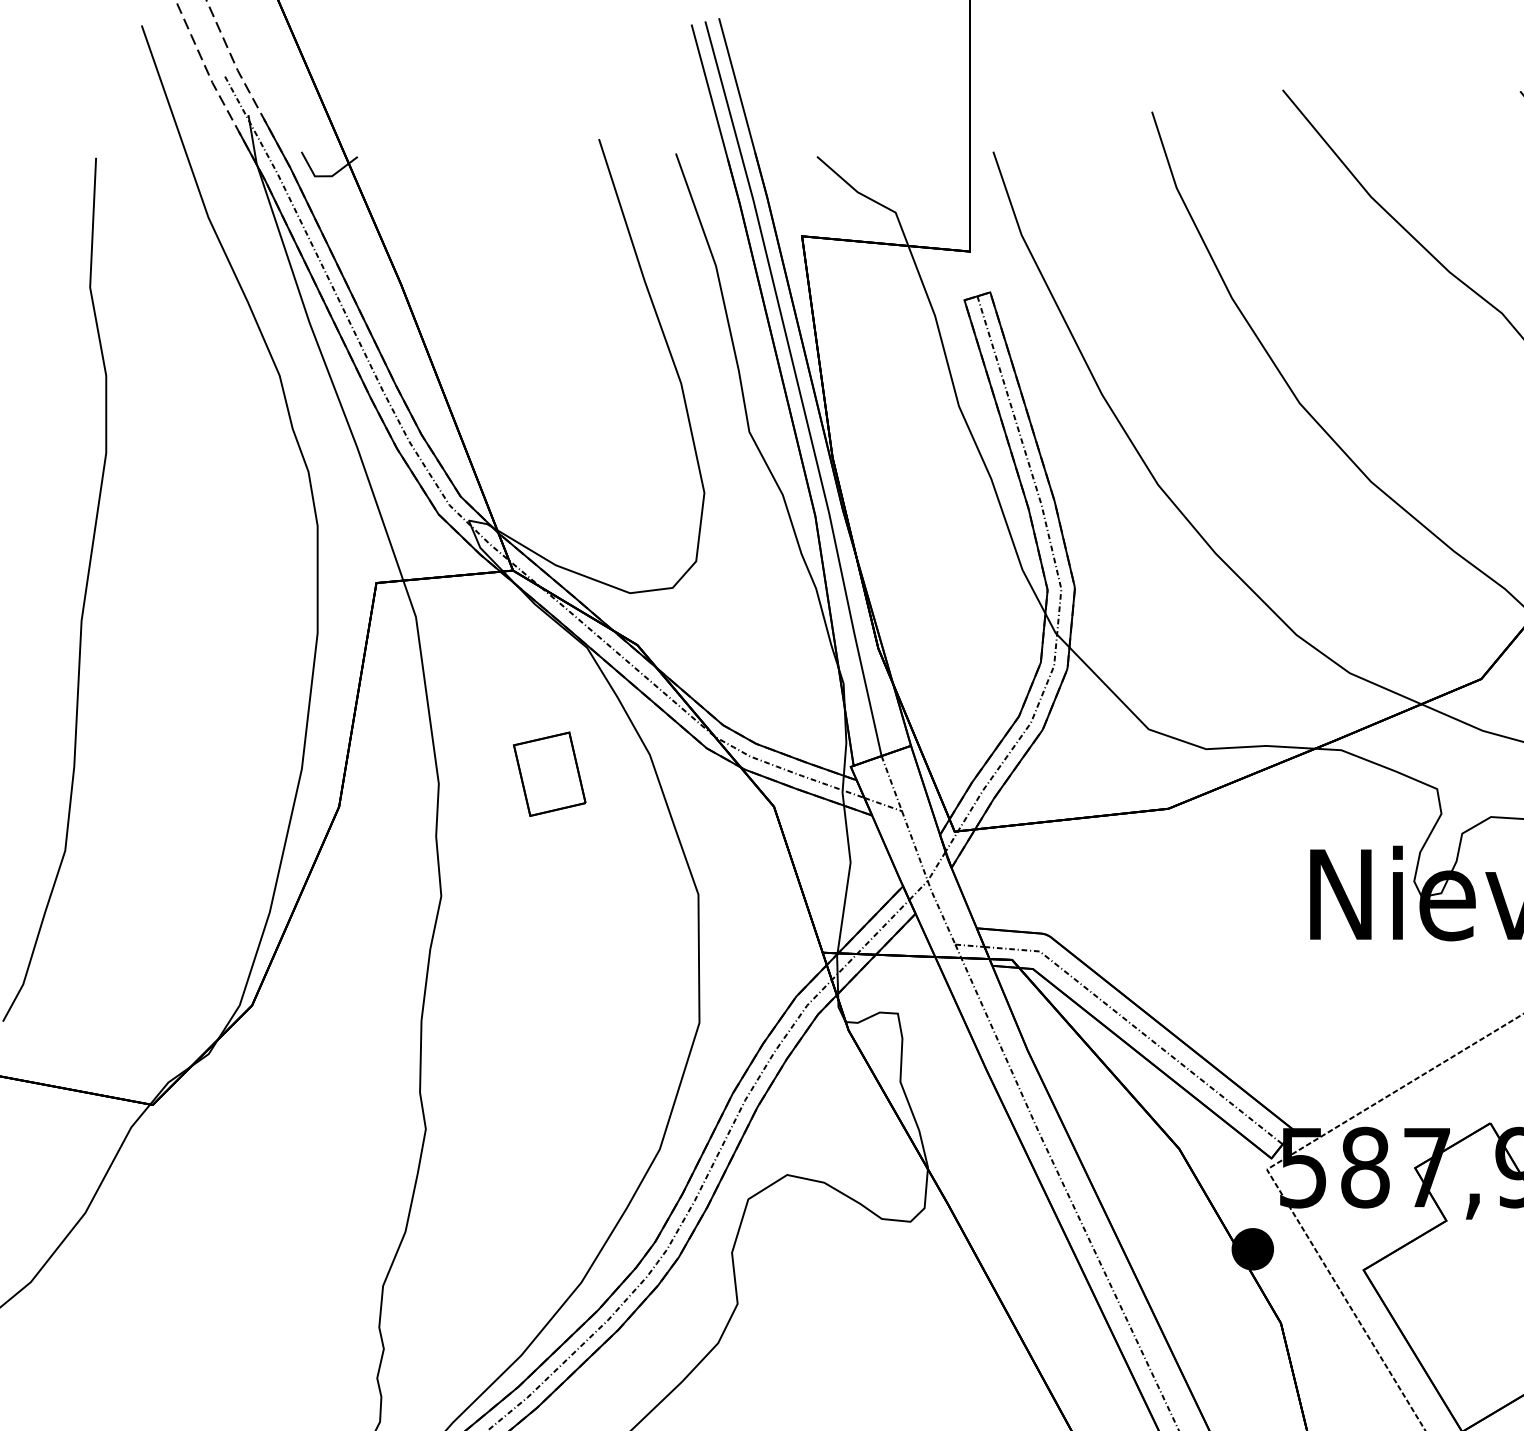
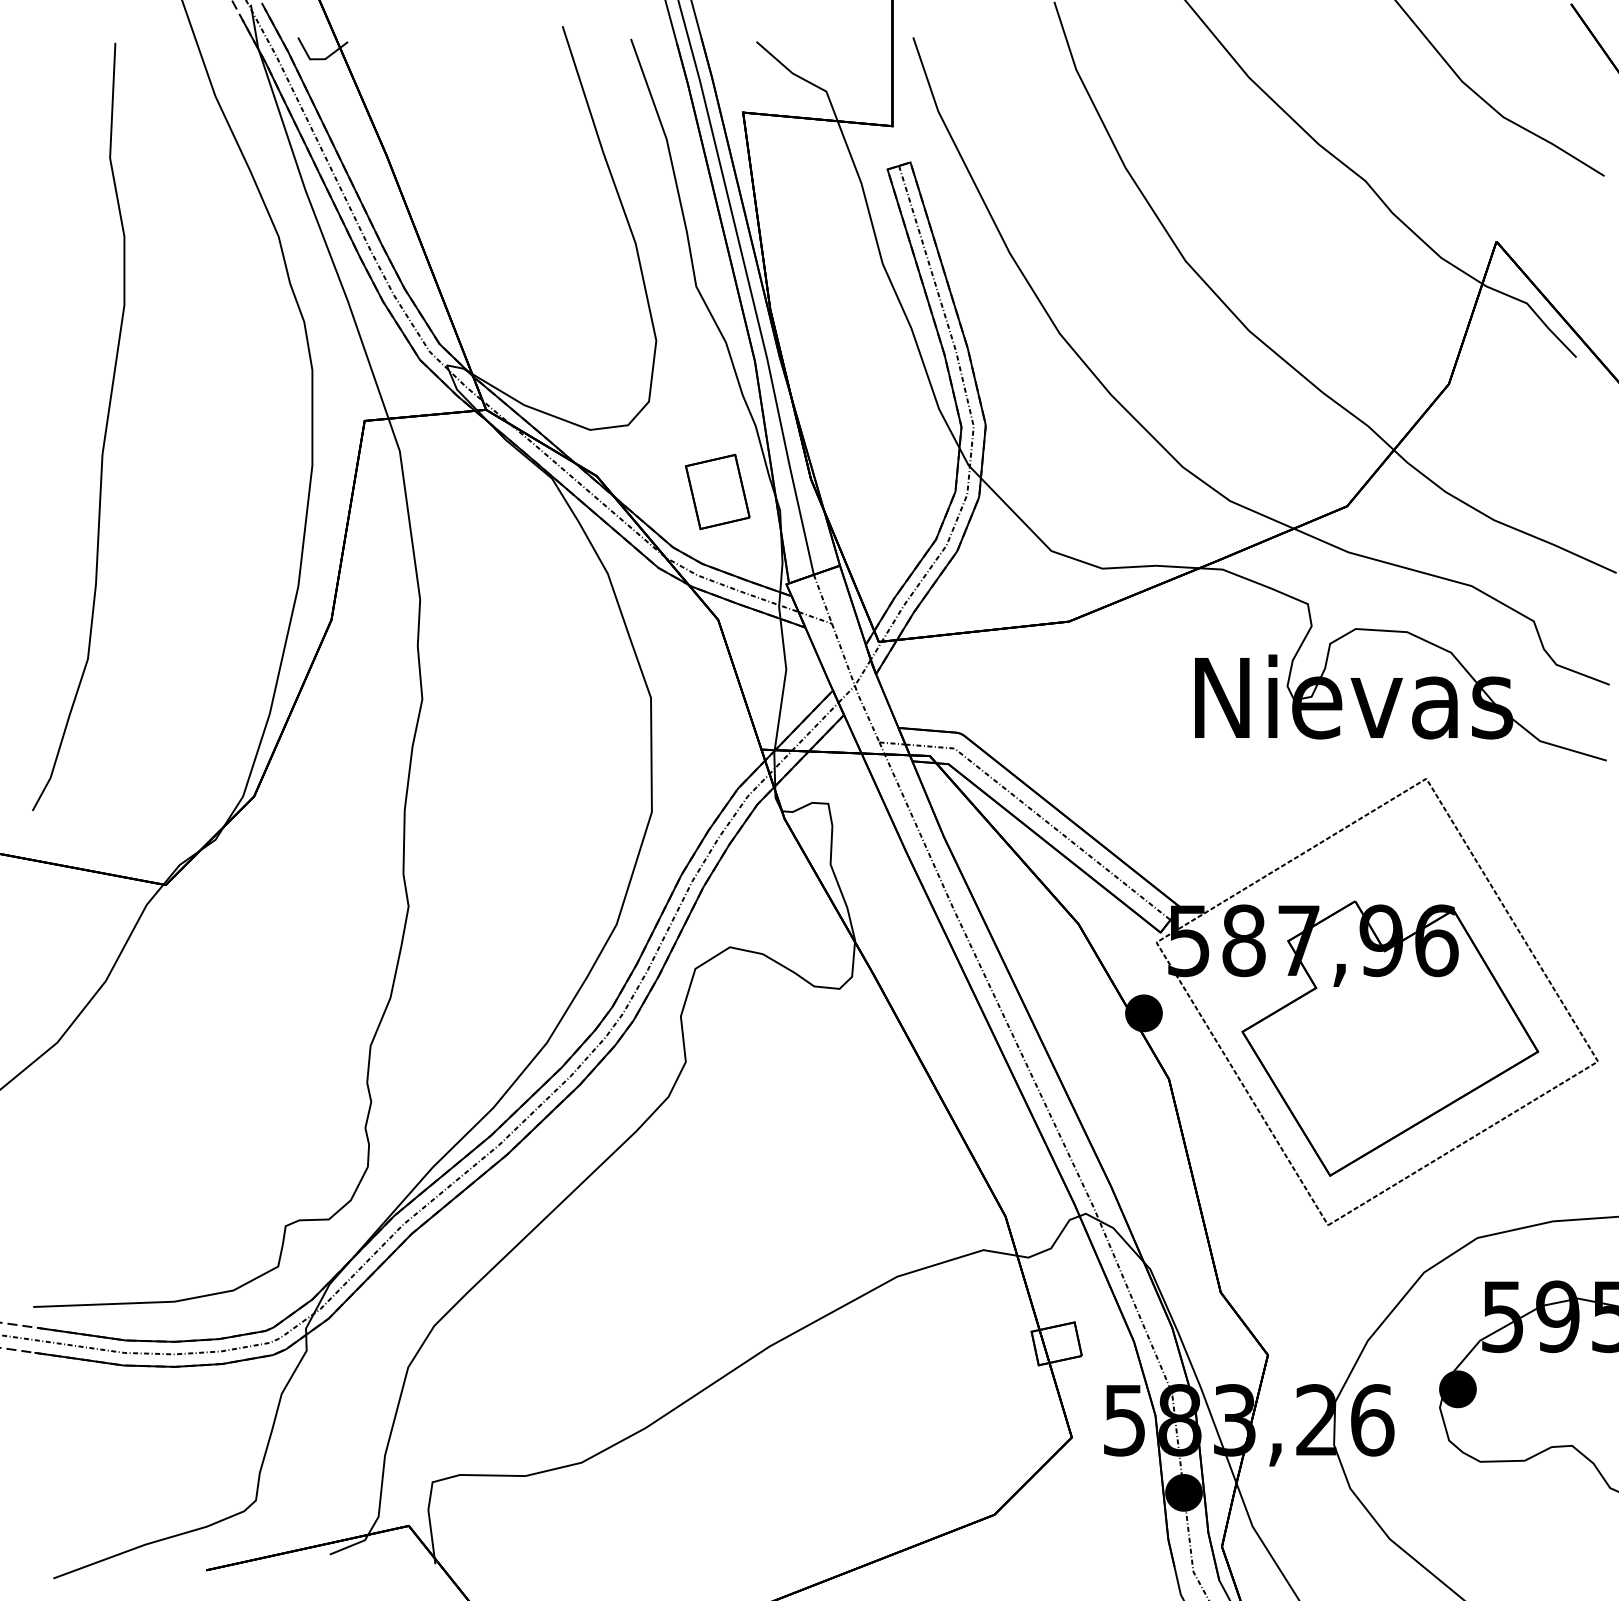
part: (549, 773) -> (717, 491), moved

